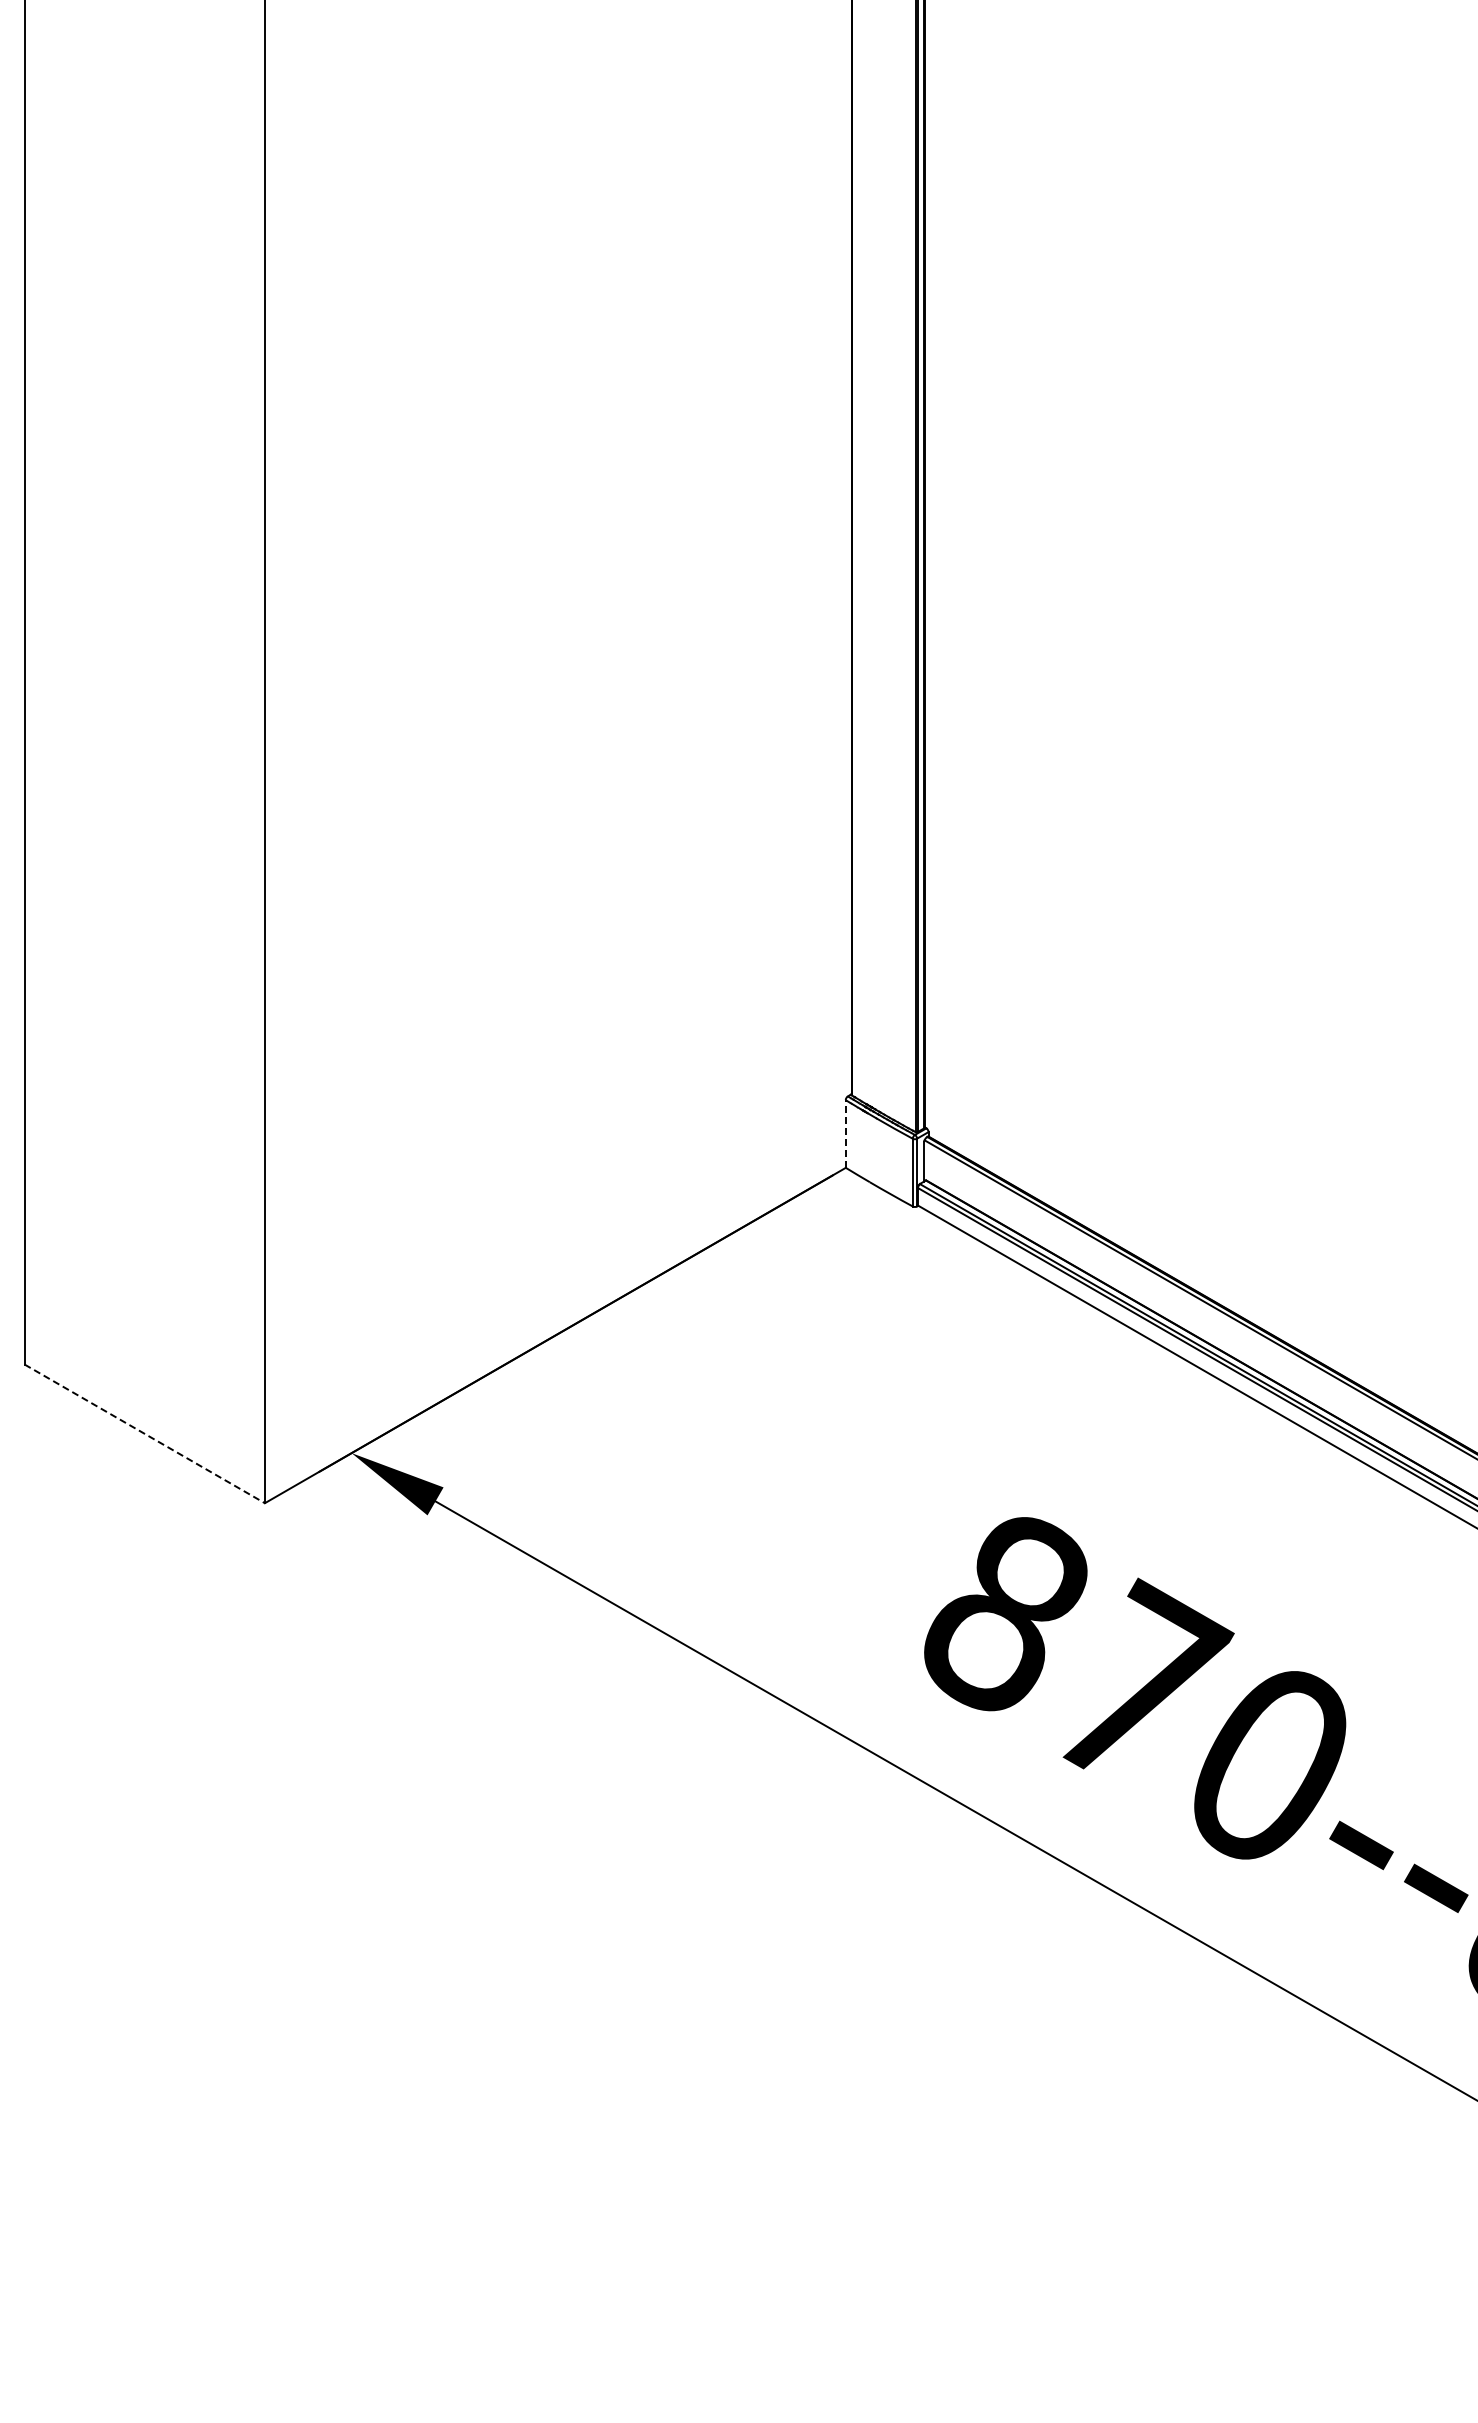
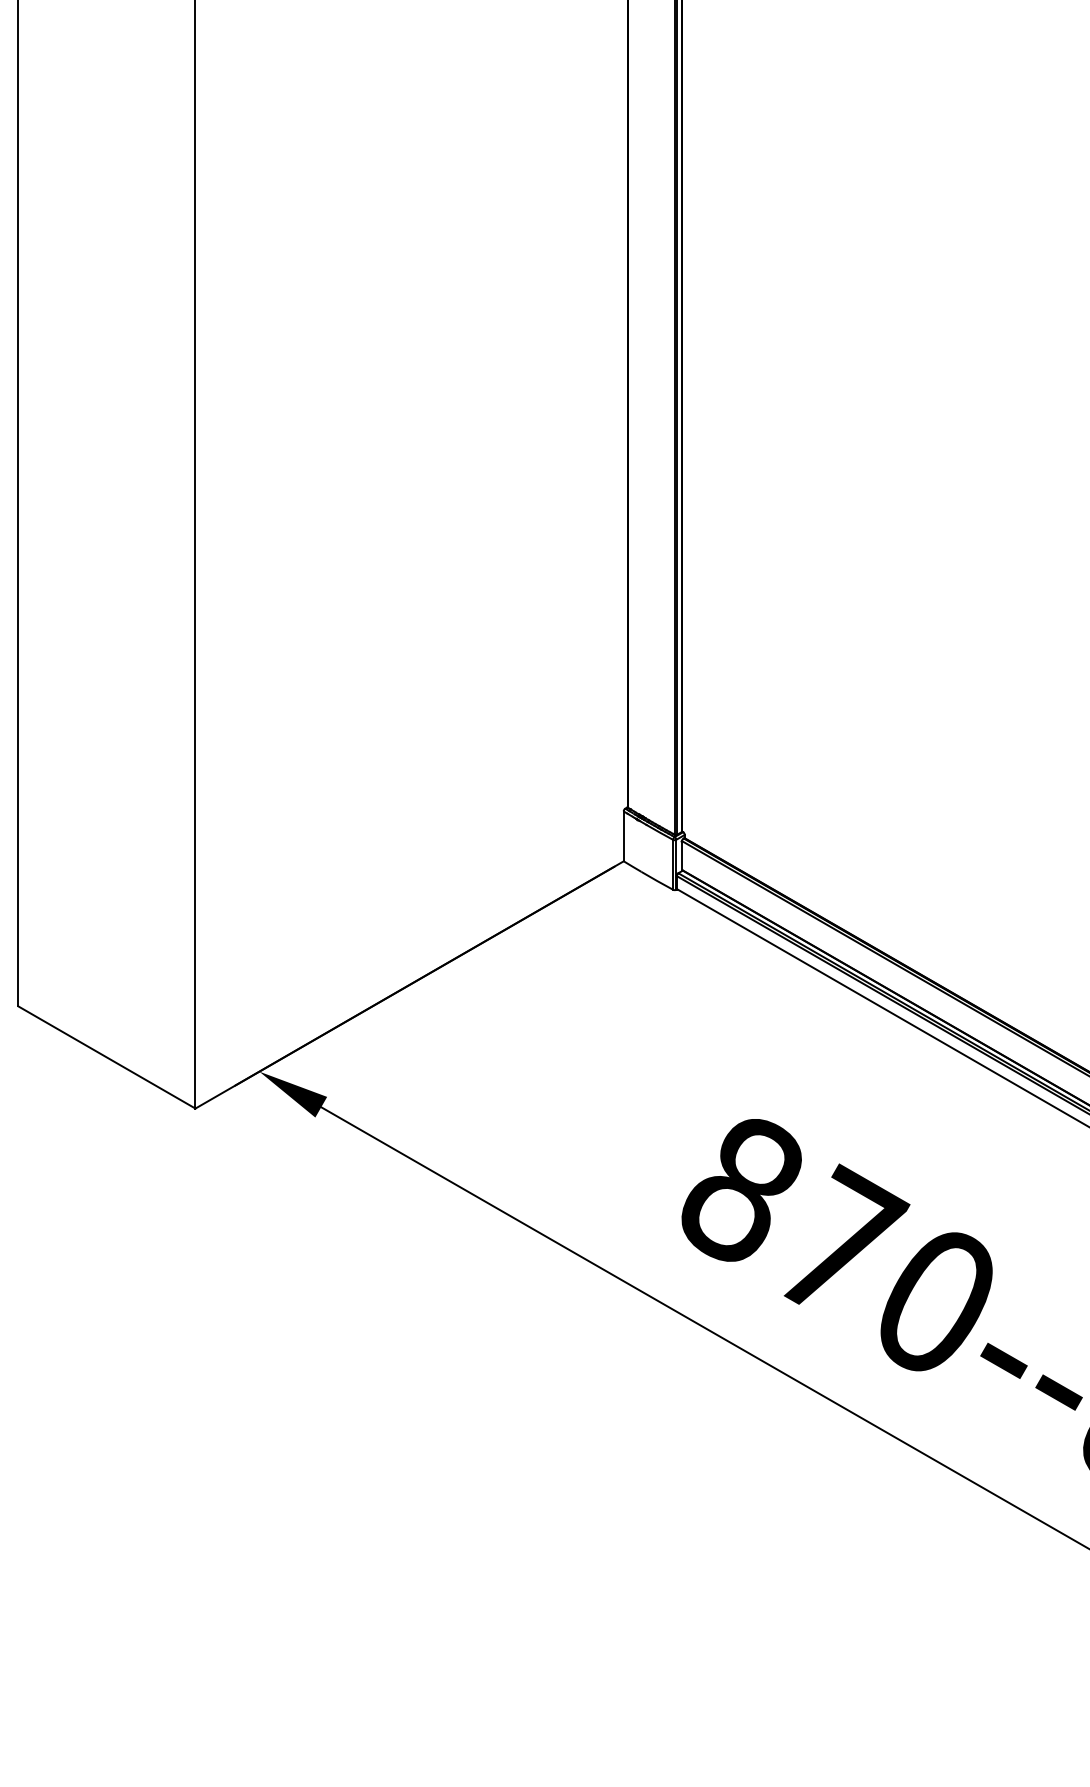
line: (845, 1133) -> (623, 835), dashed -> solid
line: (144, 1433) -> (106, 1057), dashed -> solid

